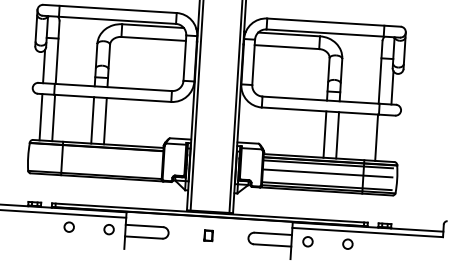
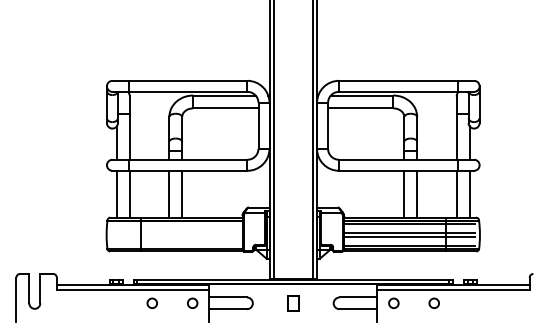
line: (389, 137) -> (469, 193), added
line: (327, 176) -> (409, 236), added
part: (208, 235) -> (293, 303), size x1.43

